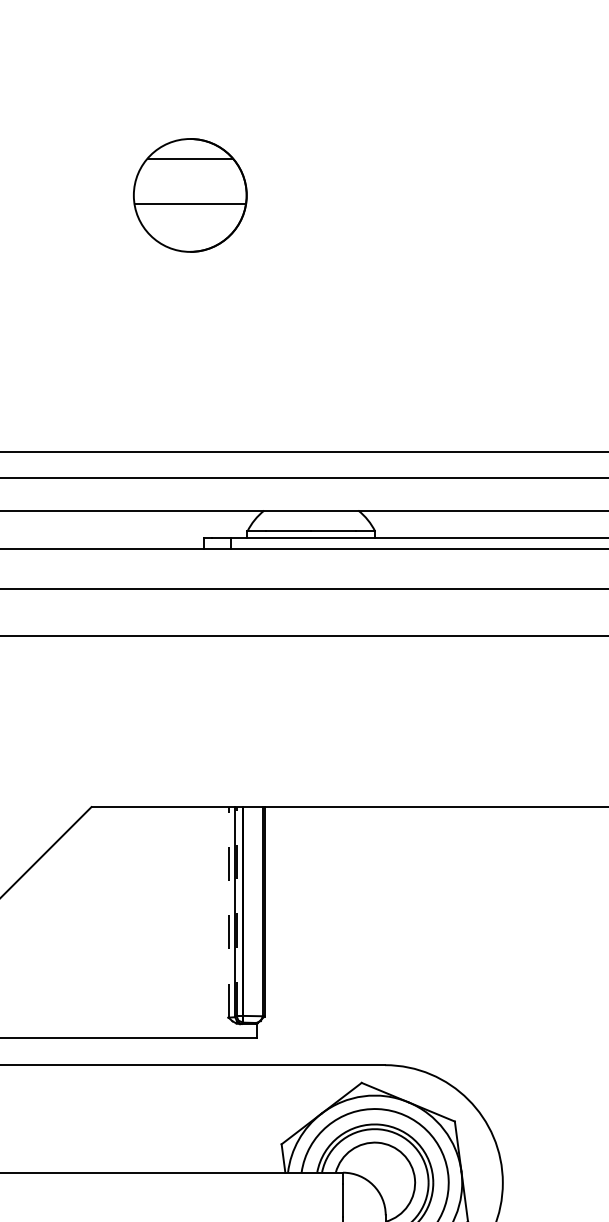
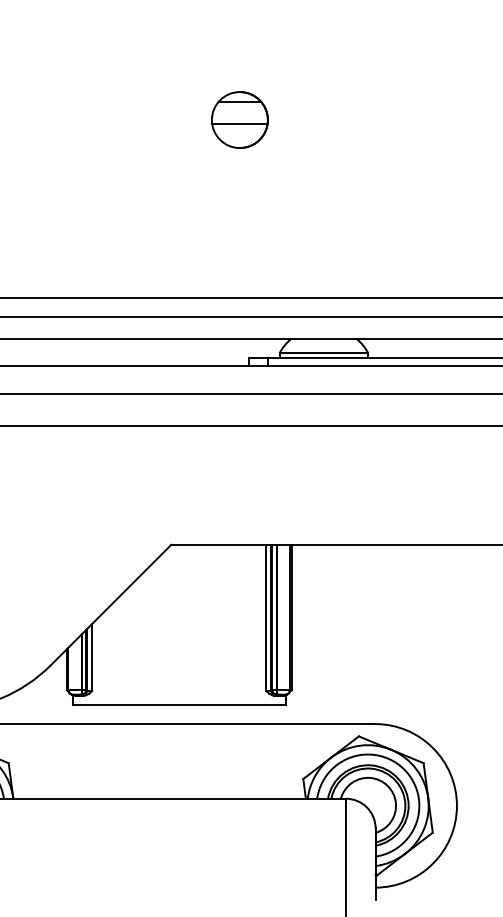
part: (189, 194) -> (239, 119), size x0.71
line: (228, 911) -> (266, 617), dashed -> solid
line: (237, 911) -> (272, 617), dashed -> solid

